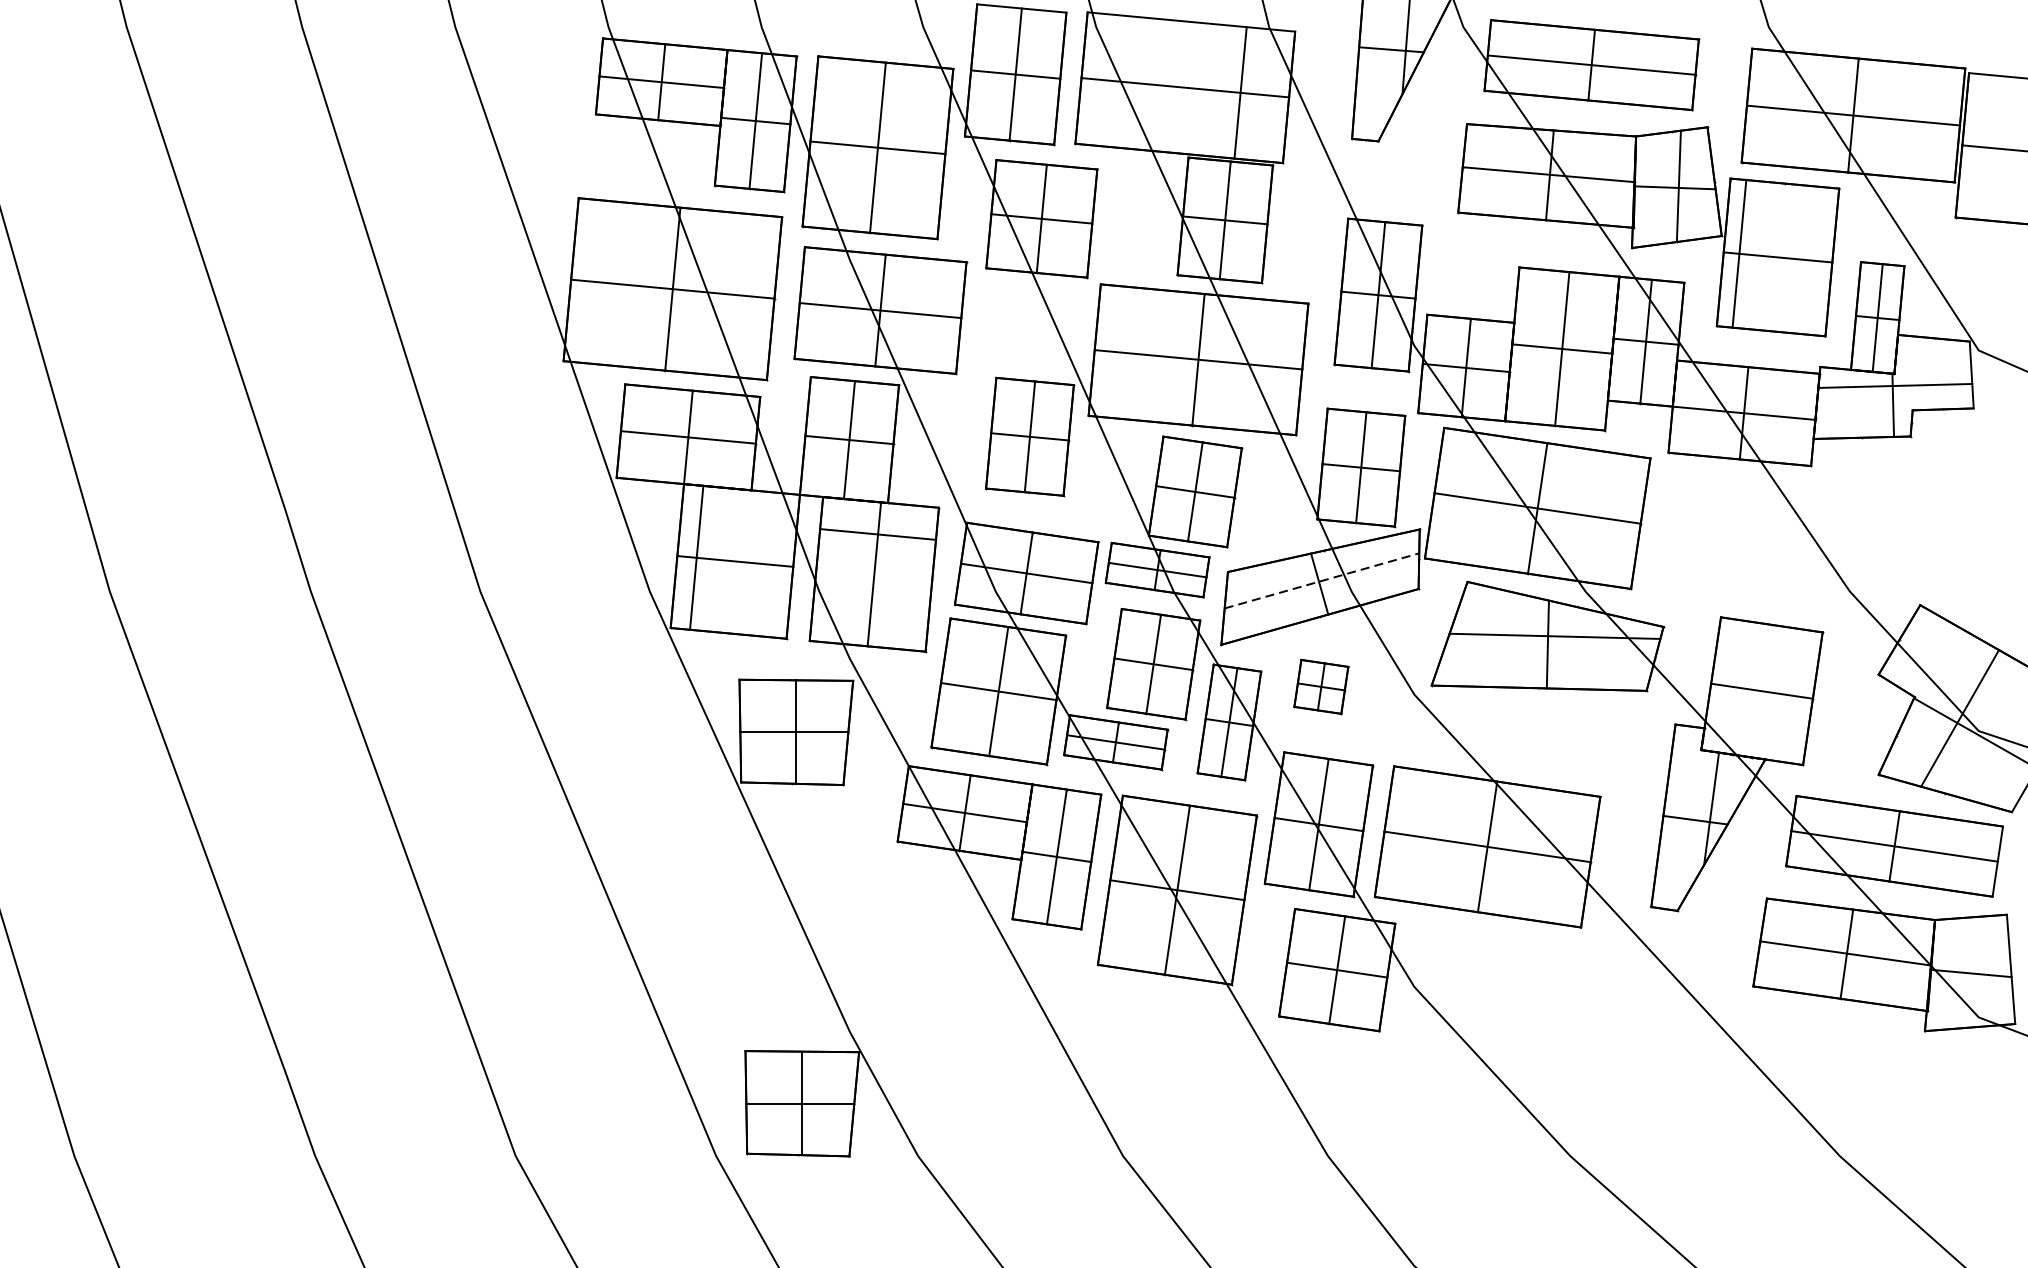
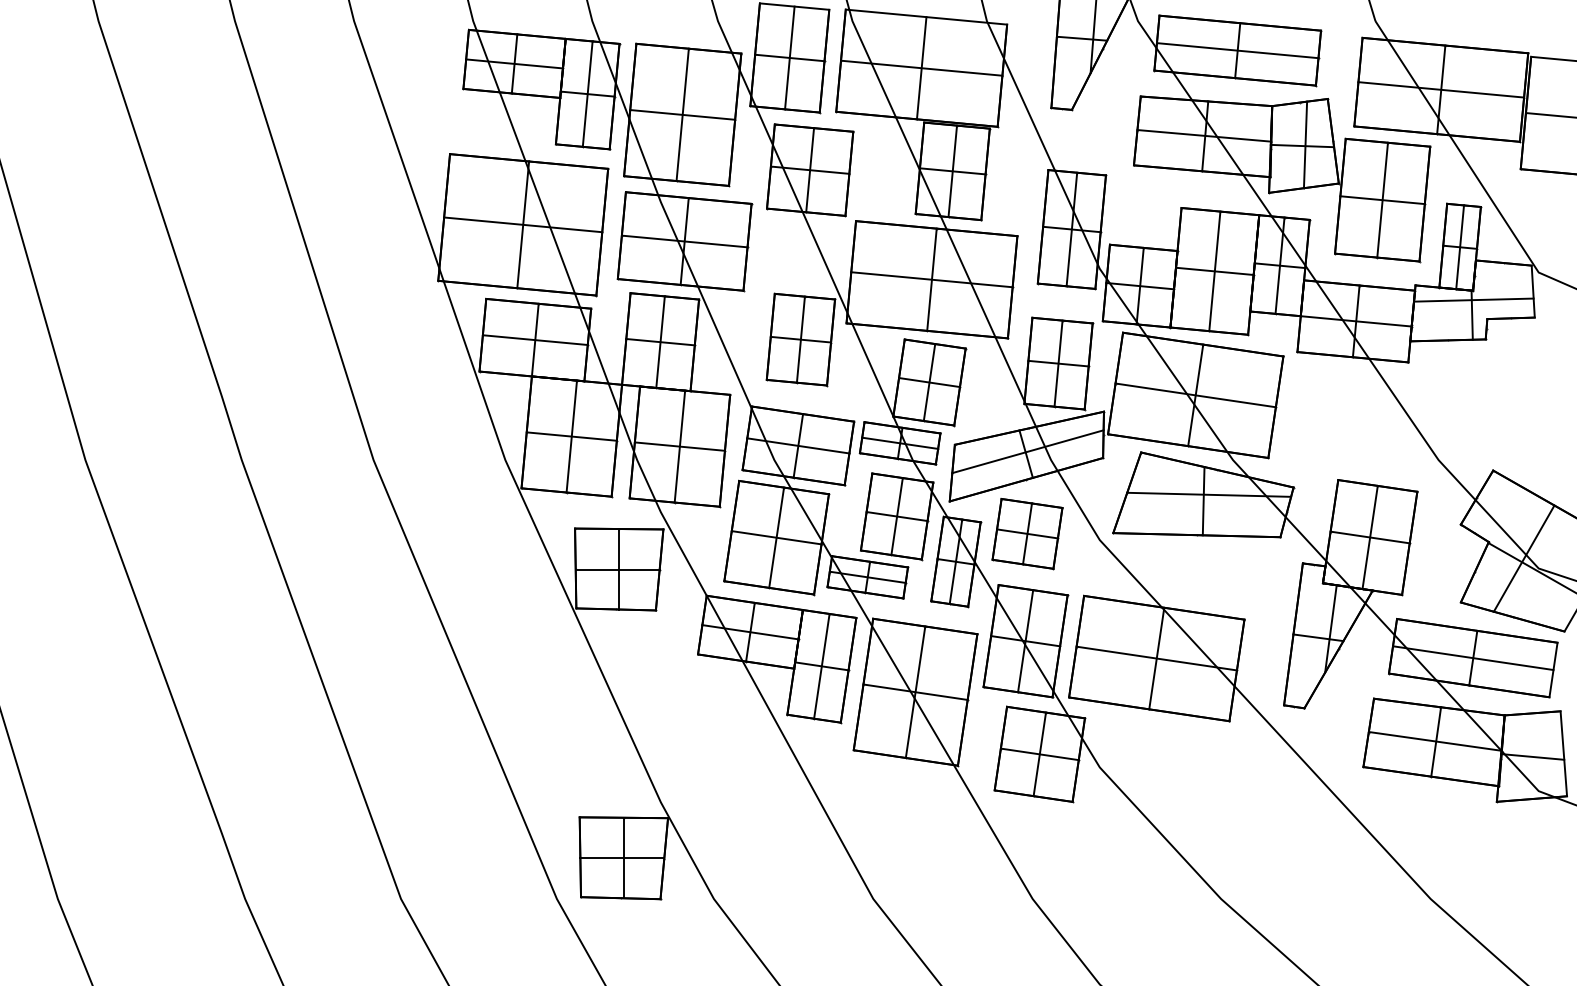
line: (1240, 93) -> (921, 68), moved
line: (1739, 252) -> (1382, 199), moved
line: (877, 534) -> (679, 446), moved
line: (696, 557) -> (571, 436), moved
line: (1321, 580) -> (1027, 451), dashed -> solid
part: (1321, 687) -> (1027, 534), size x1.67
line: (1761, 691) -> (1369, 537), added

